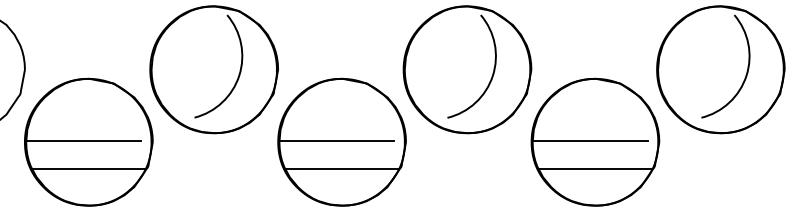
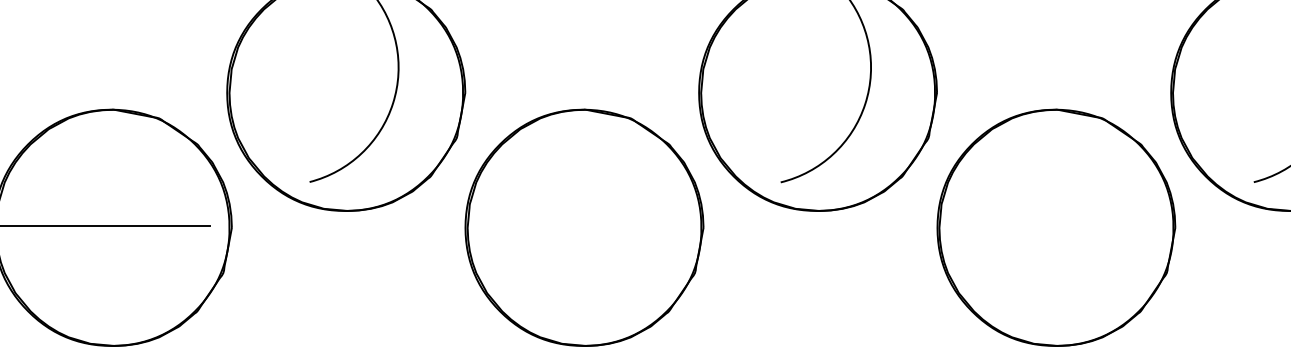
line: (336, 141) -> (574, 226), removed
line: (589, 141) -> (1045, 226), removed
line: (88, 168) -> (112, 276), removed
line: (342, 168) -> (585, 276), removed
line: (595, 168) -> (1056, 276), removed

